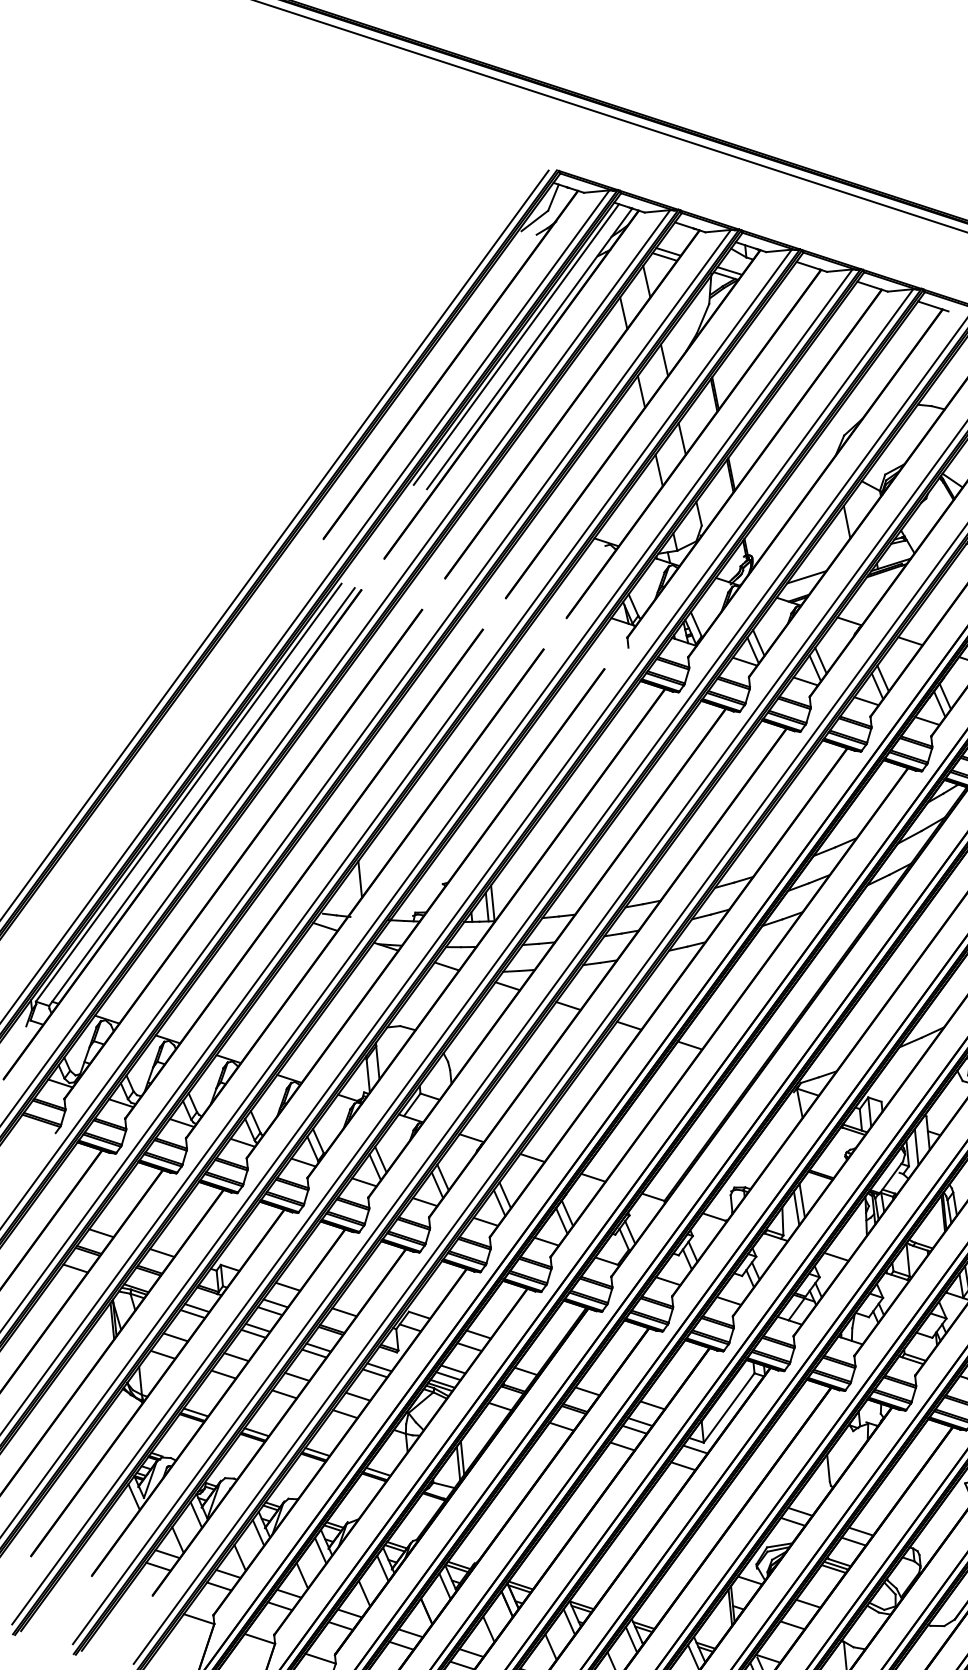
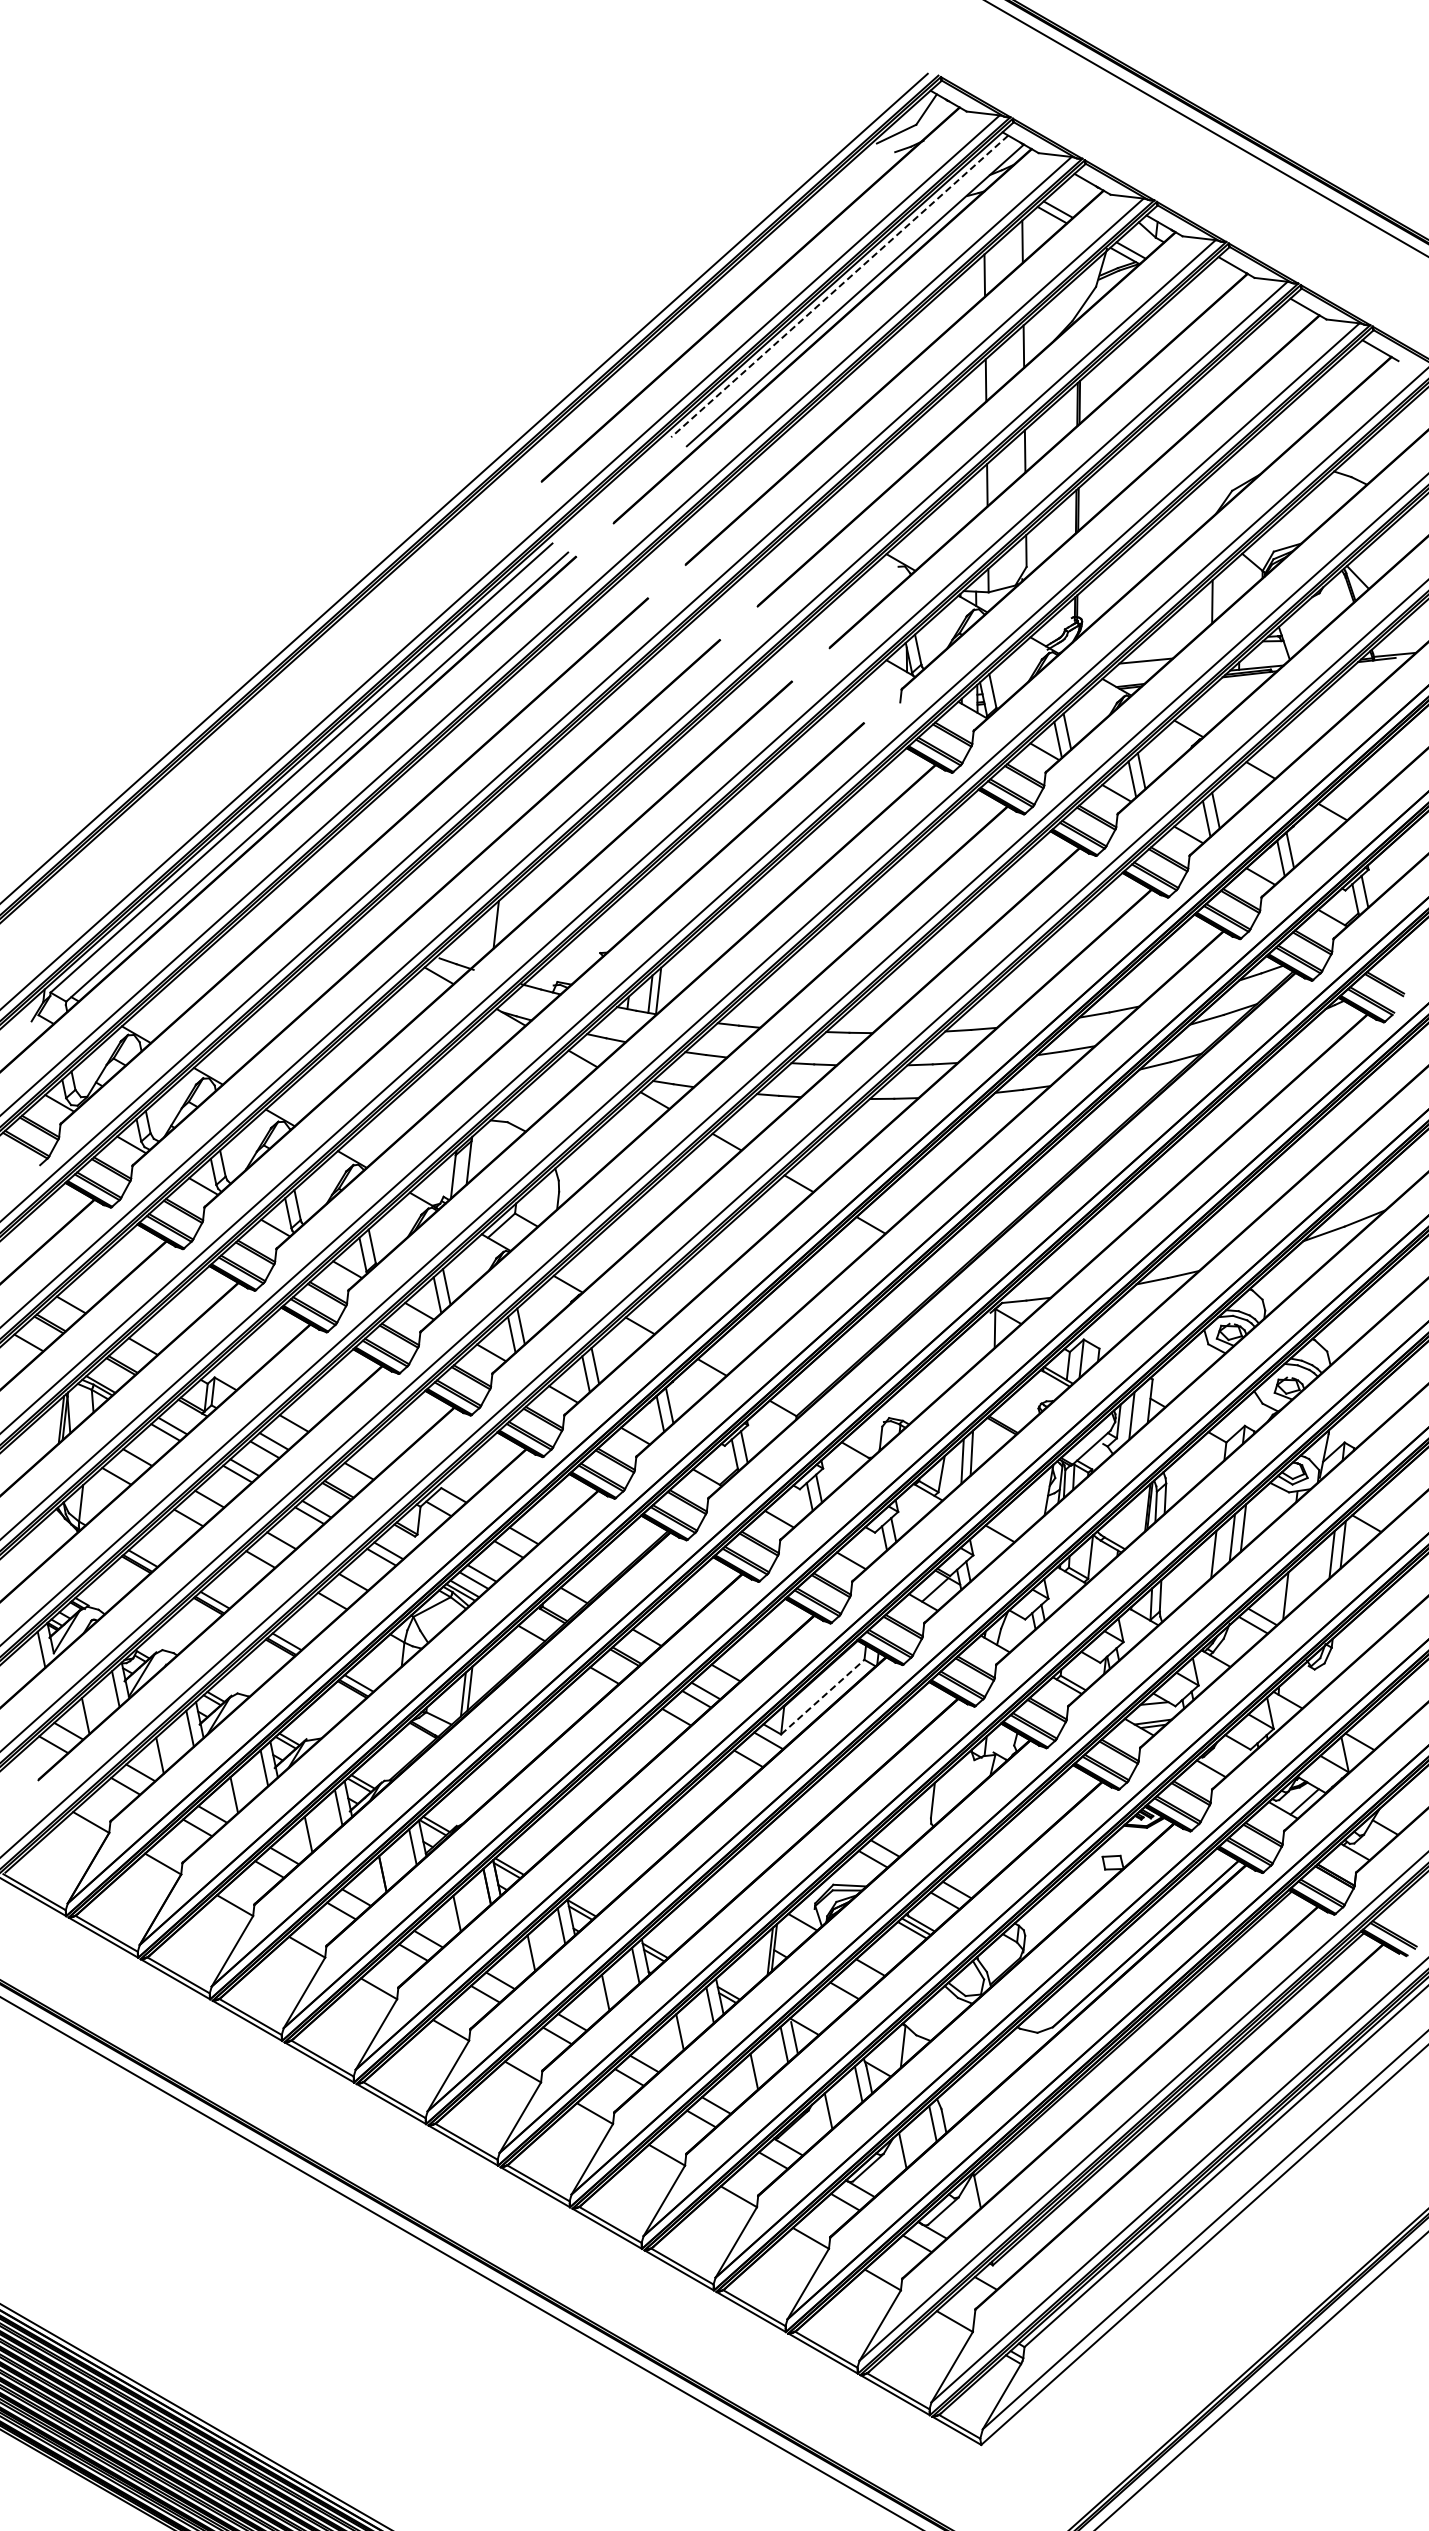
line: (516, 344) -> (839, 286), solid -> dashed
line: (729, 1408) -> (822, 1697), solid -> dashed

